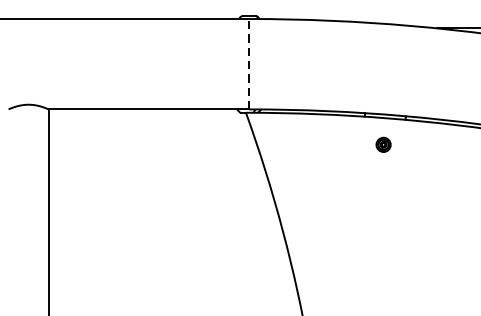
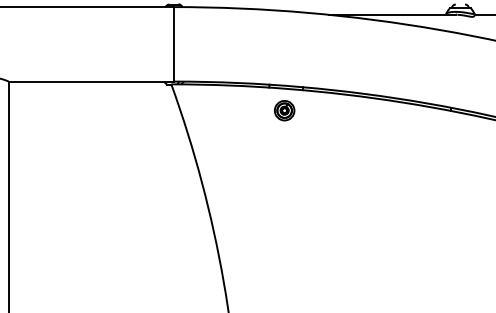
line: (249, 63) -> (174, 43), dashed -> solid
part: (383, 144) -> (284, 110), size x1.67

